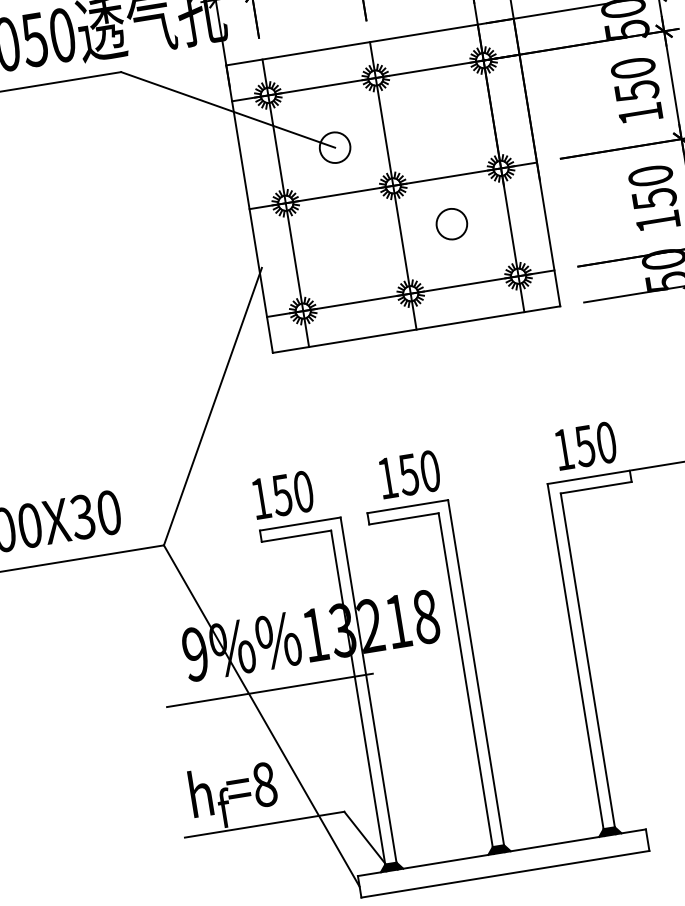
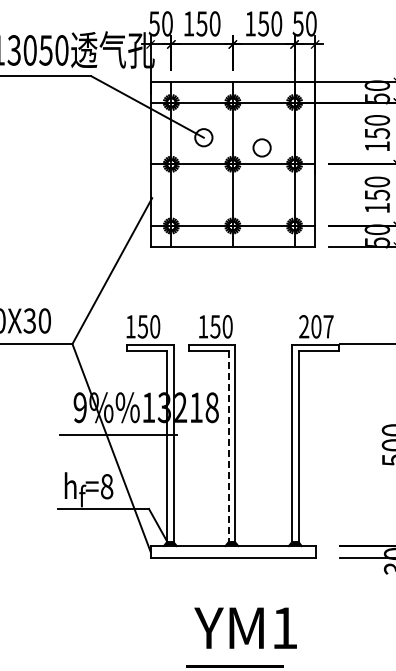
circle: (450, 223) -> (261, 147), moved
text: (585, 445) -> (316, 326), 150 -> 207
line: (466, 683) -> (228, 448), solid -> dashed

